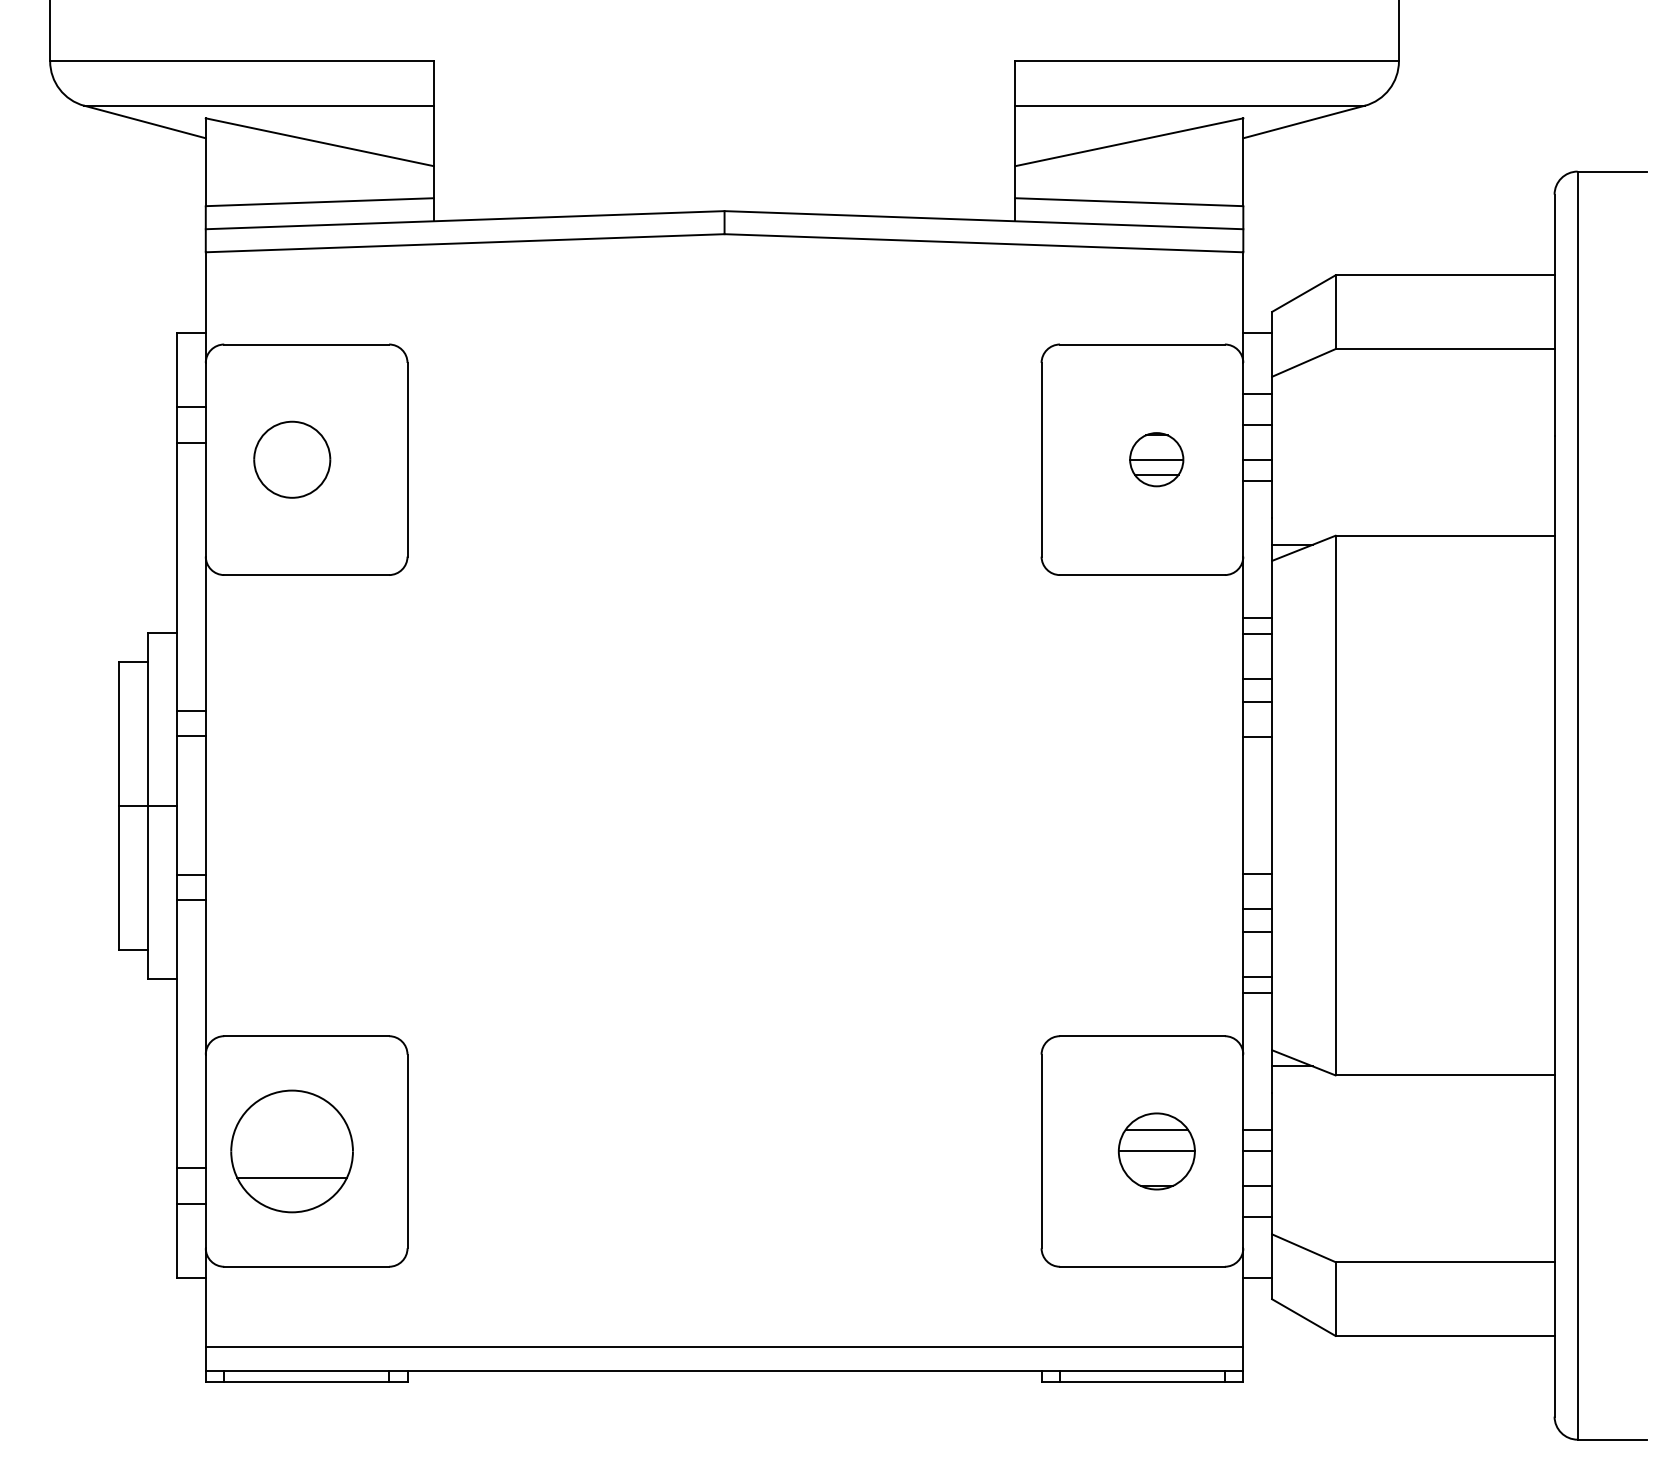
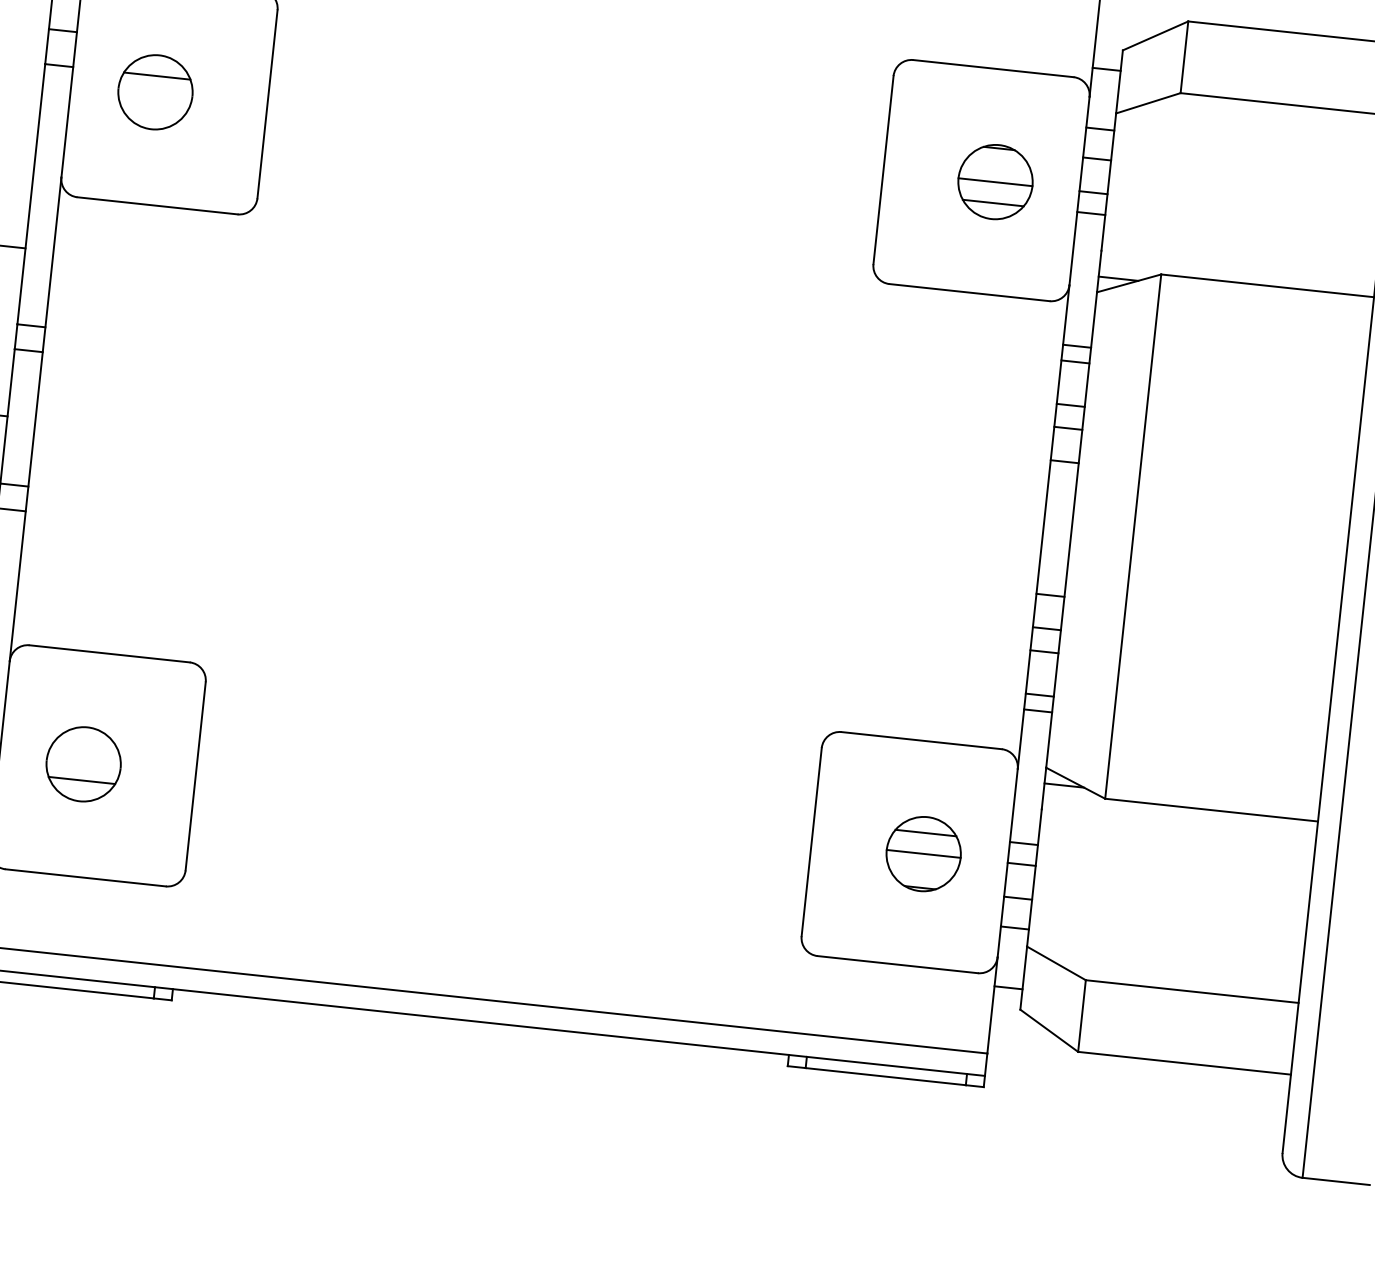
line: (292, 443) -> (157, 76), added
part: (1156, 459) -> (995, 181), size x1.43
part: (292, 1151) -> (83, 764), size x0.62

